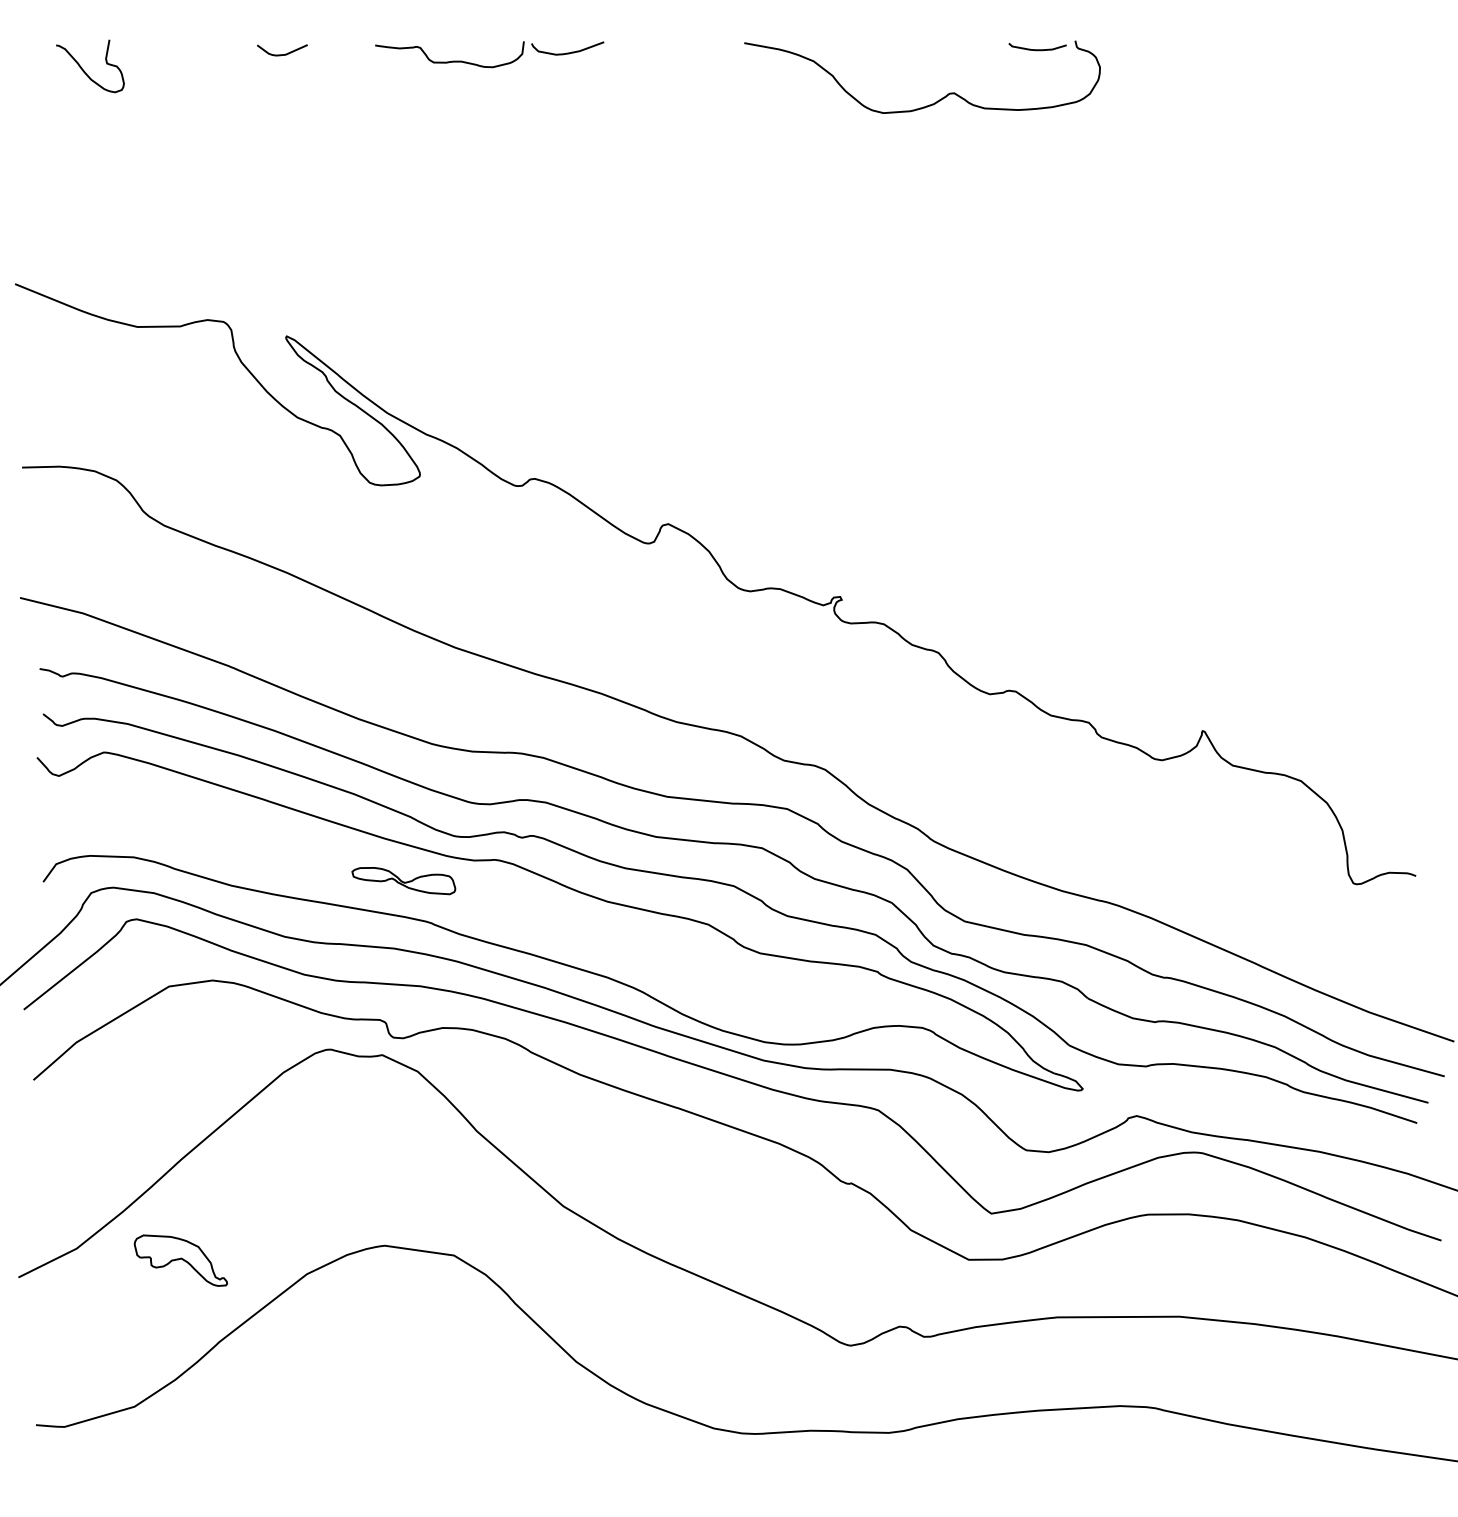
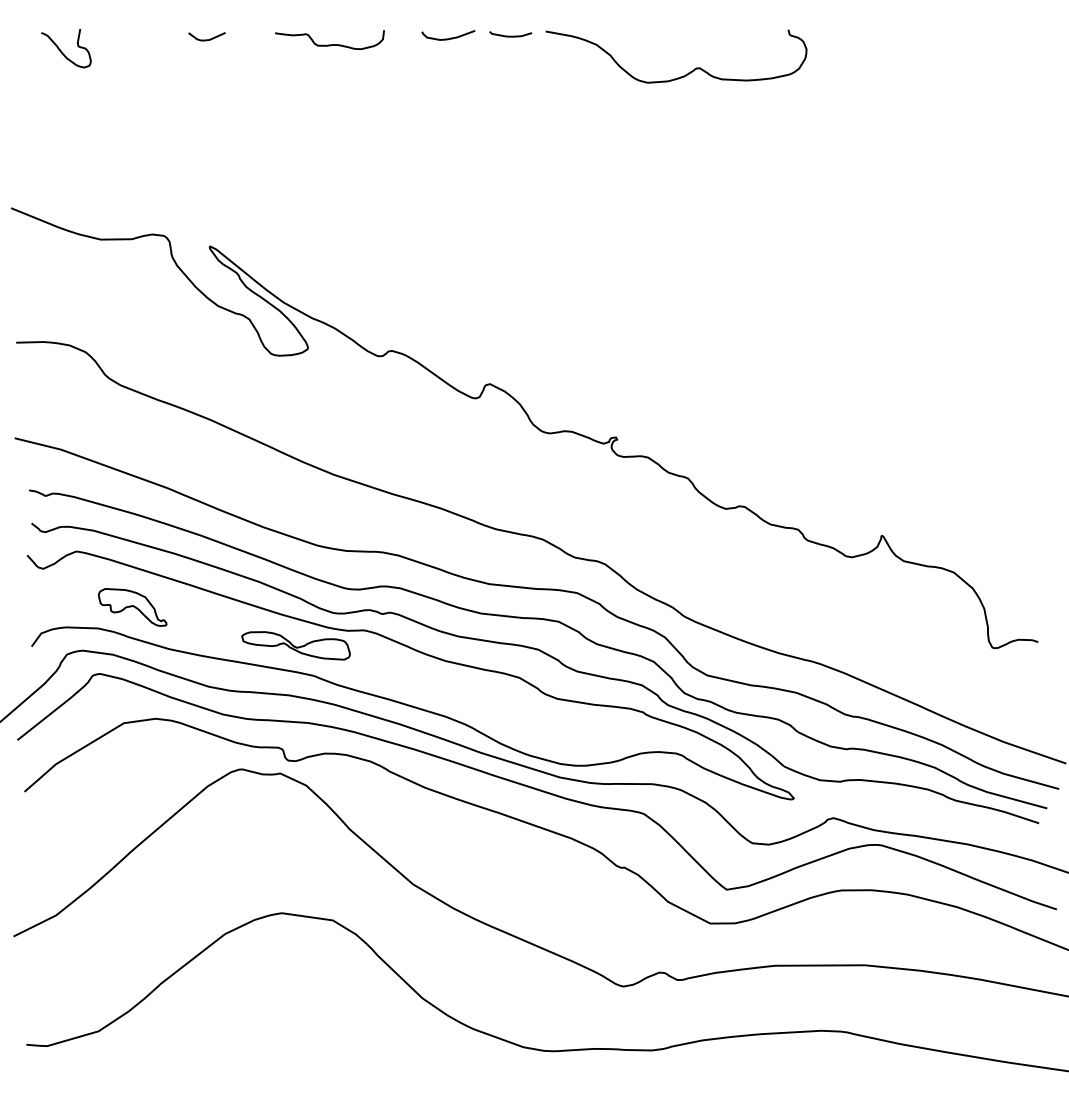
curve: (1037, 49) -> (510, 36), moved
curve: (567, 52) -> (448, 38), moved
part: (403, 880) -> (295, 645), size x1.43
part: (180, 1260) -> (132, 607), moved

